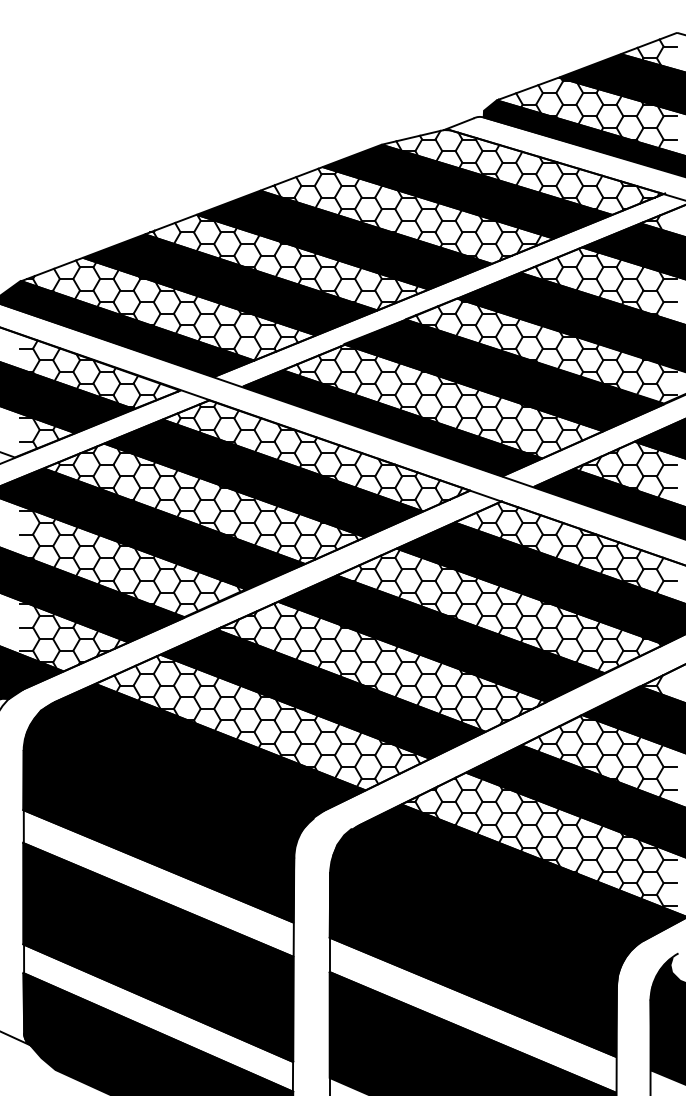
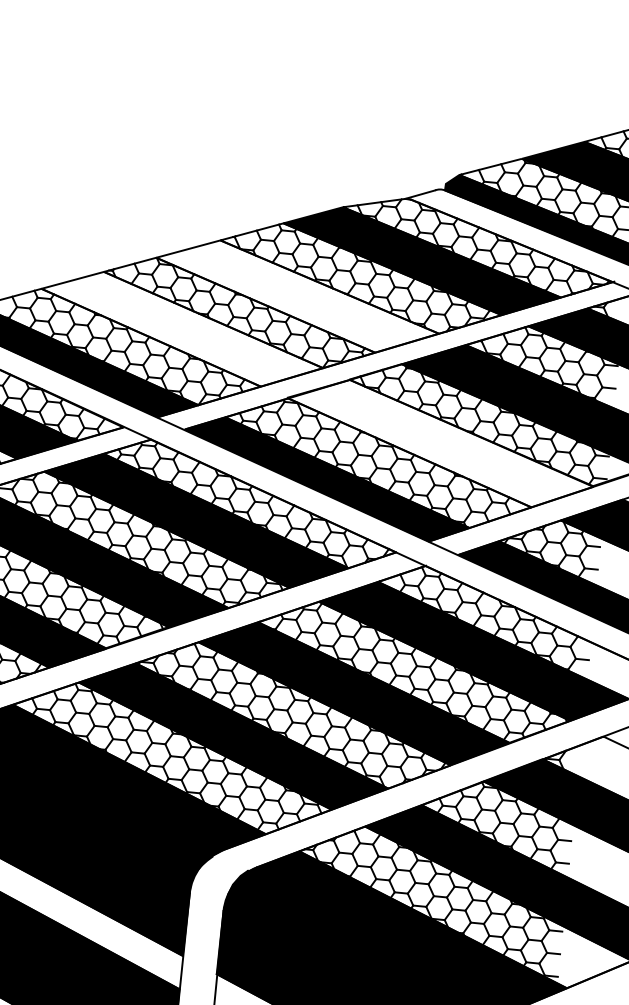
fill: (343, 239) -> (296, 295), removed
fill: (229, 284) -> (181, 328), removed
fill: (503, 375) -> (439, 443), removed

